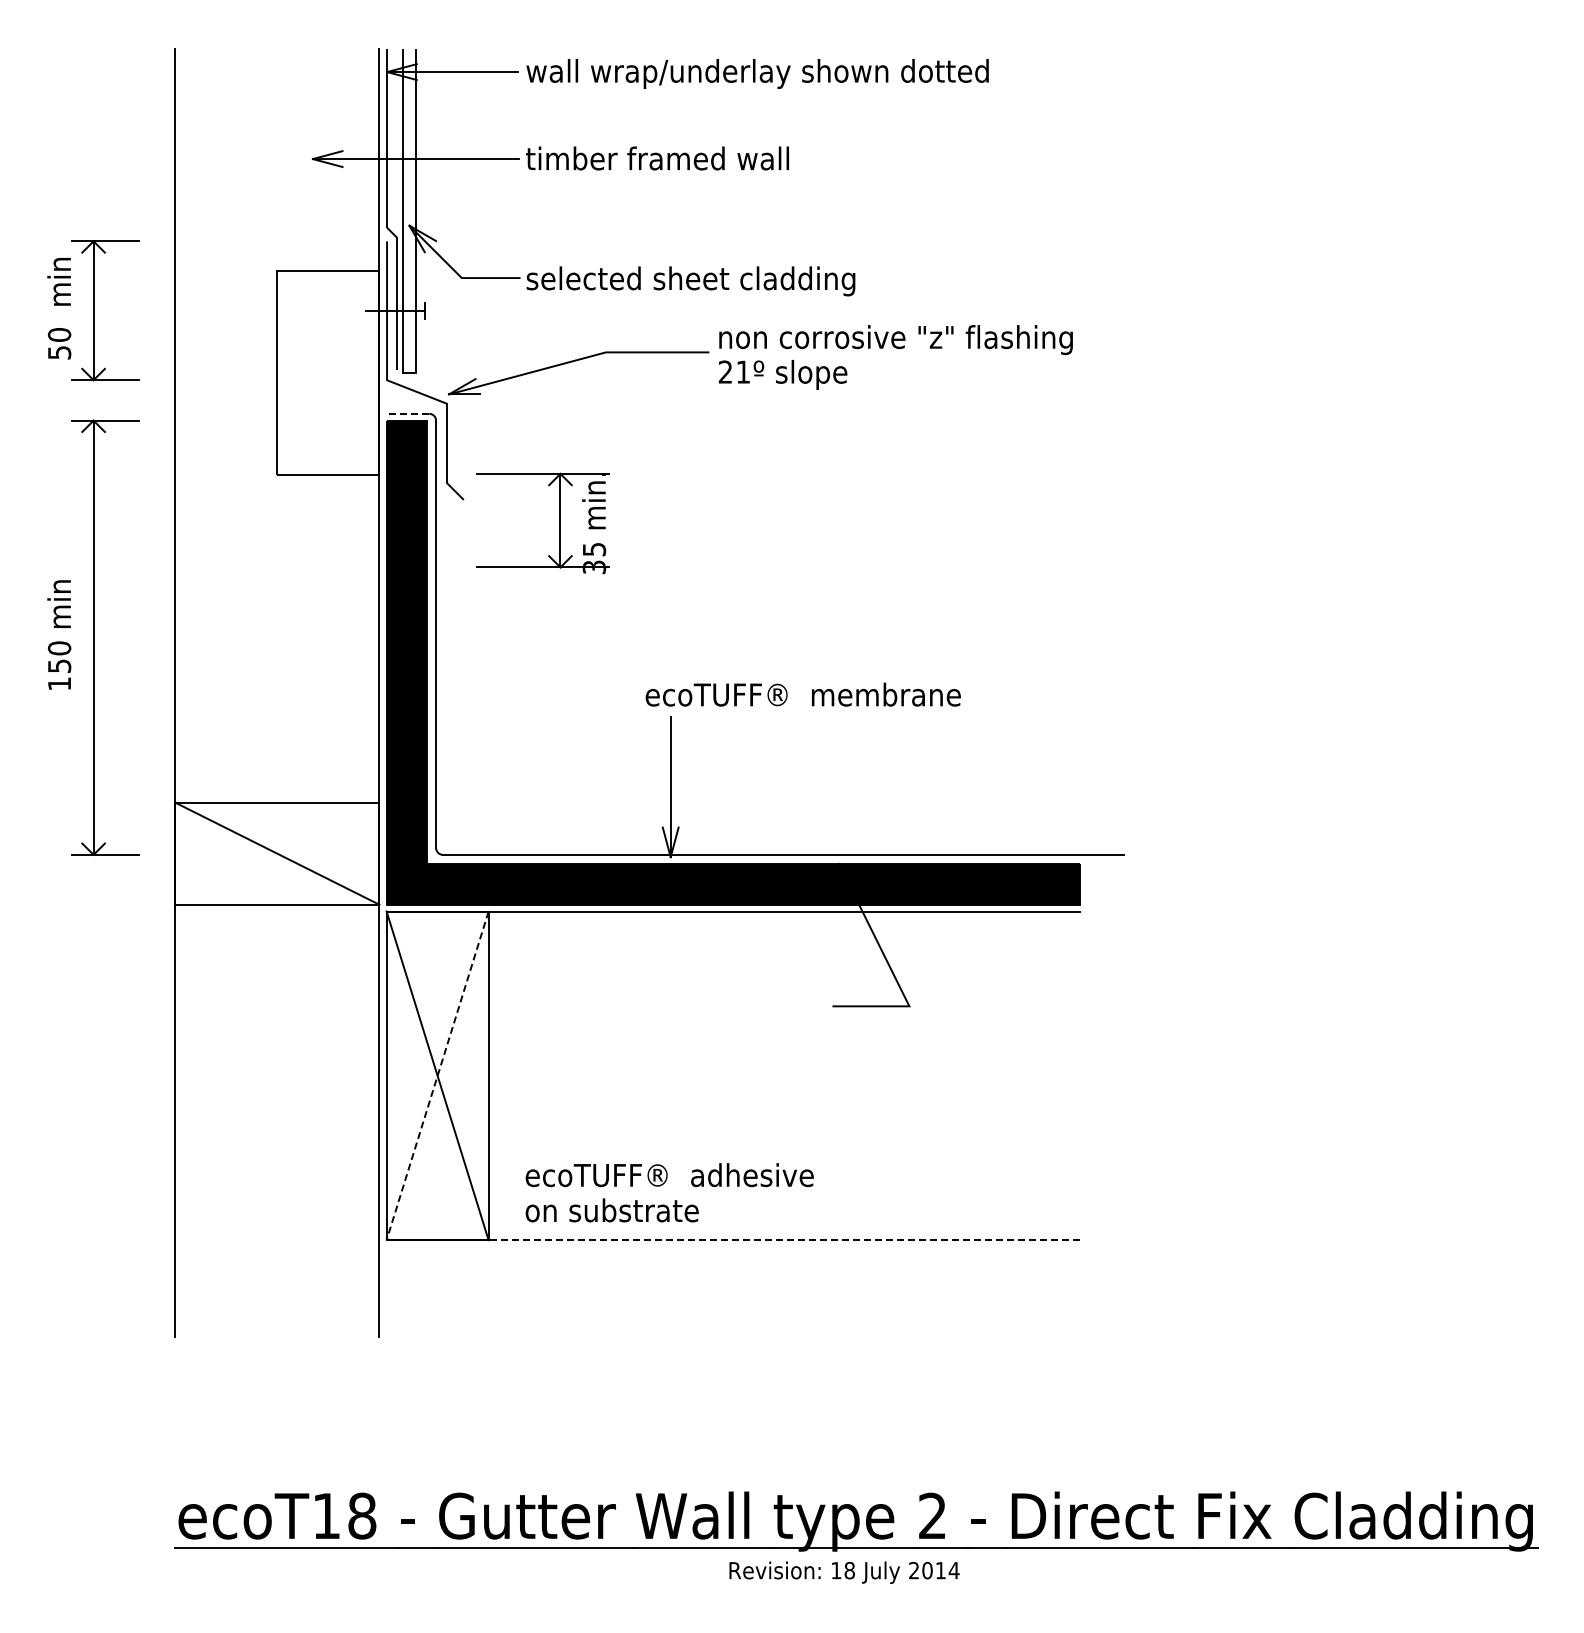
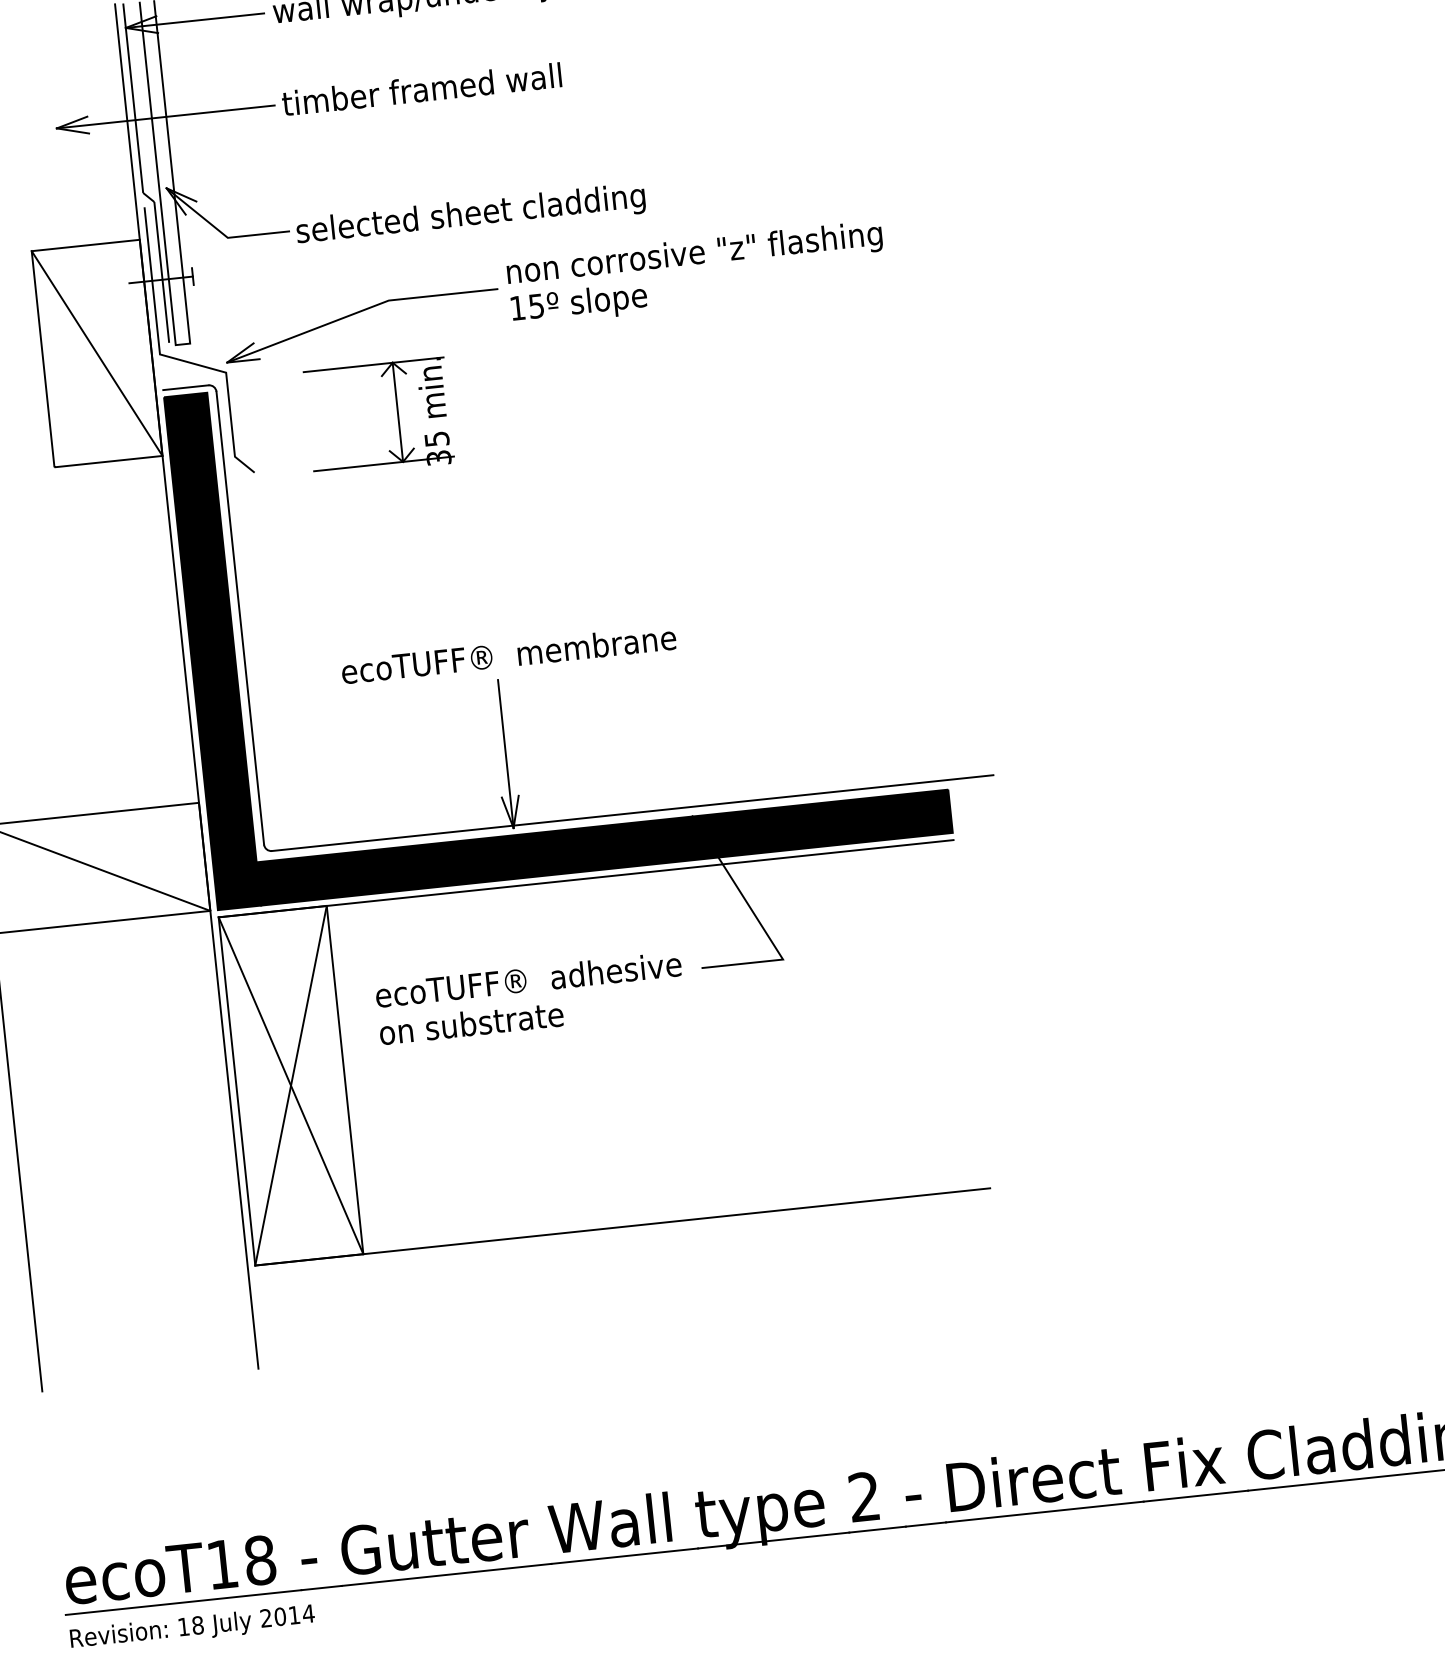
text: (733, 371) -> (526, 306), 21º -> 15º
line: (328, 373) -> (97, 353), added
line: (407, 413) -> (185, 387), dashed -> solid
part: (559, 522) -> (397, 414), moved
text: (802, 694) -> (507, 654), moved
line: (437, 1076) -> (290, 1086), dashed -> solid
text: (669, 1192) -> (530, 998), moved
line: (784, 1240) -> (676, 1221), dashed -> solid
text: (844, 1572) -> (192, 1628), moved

